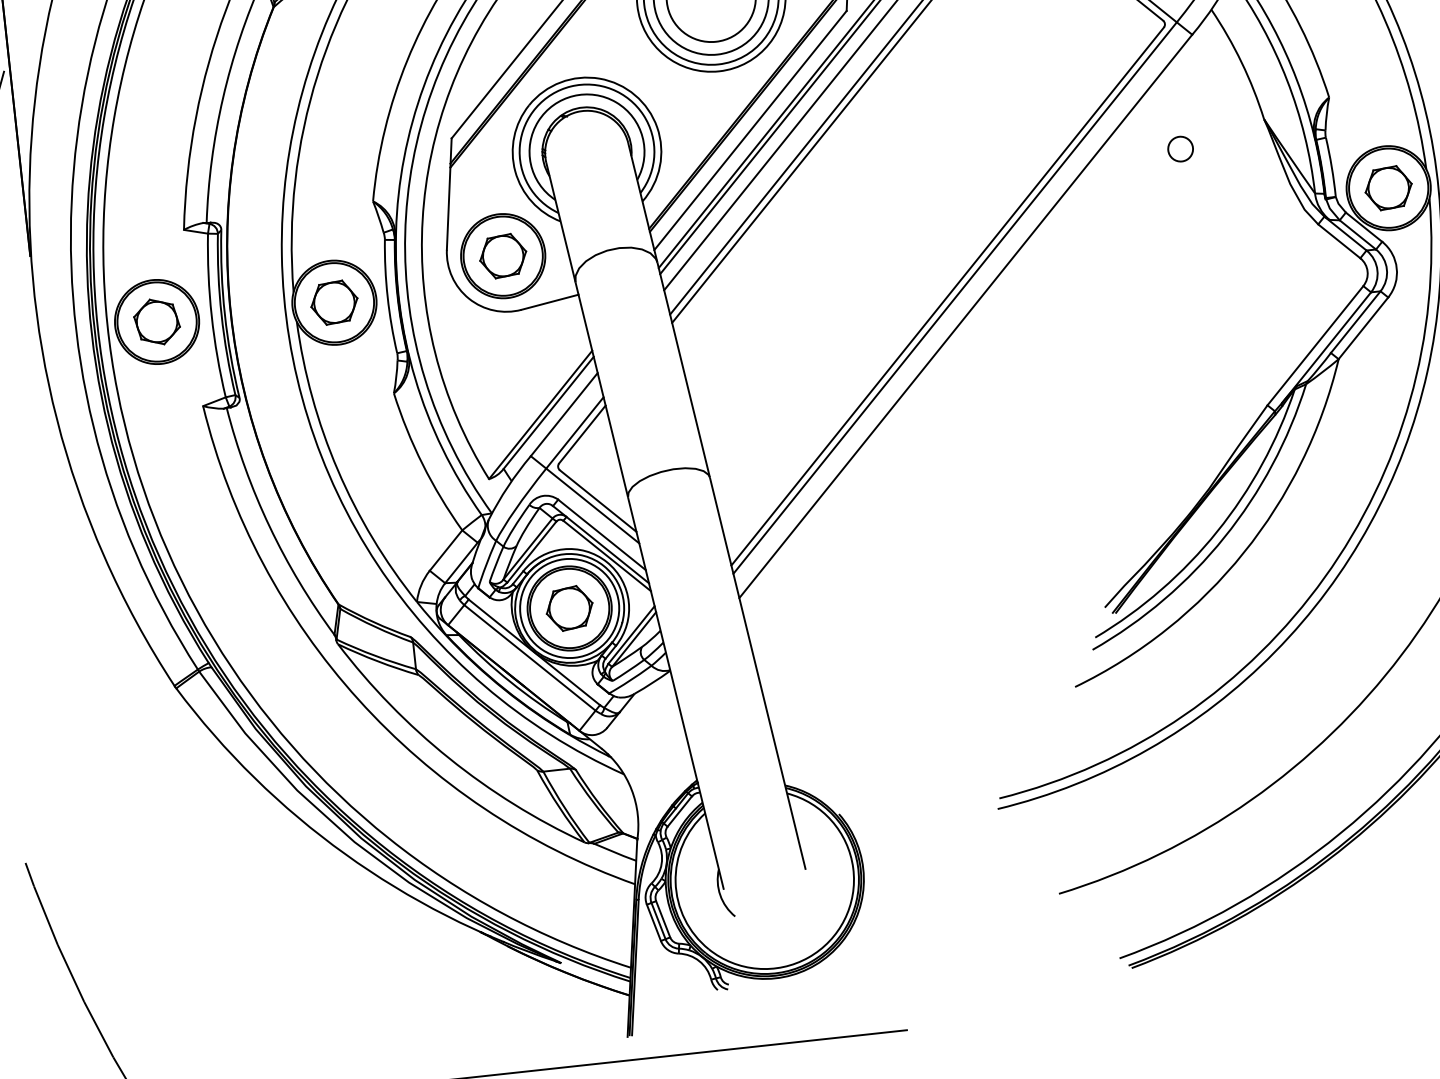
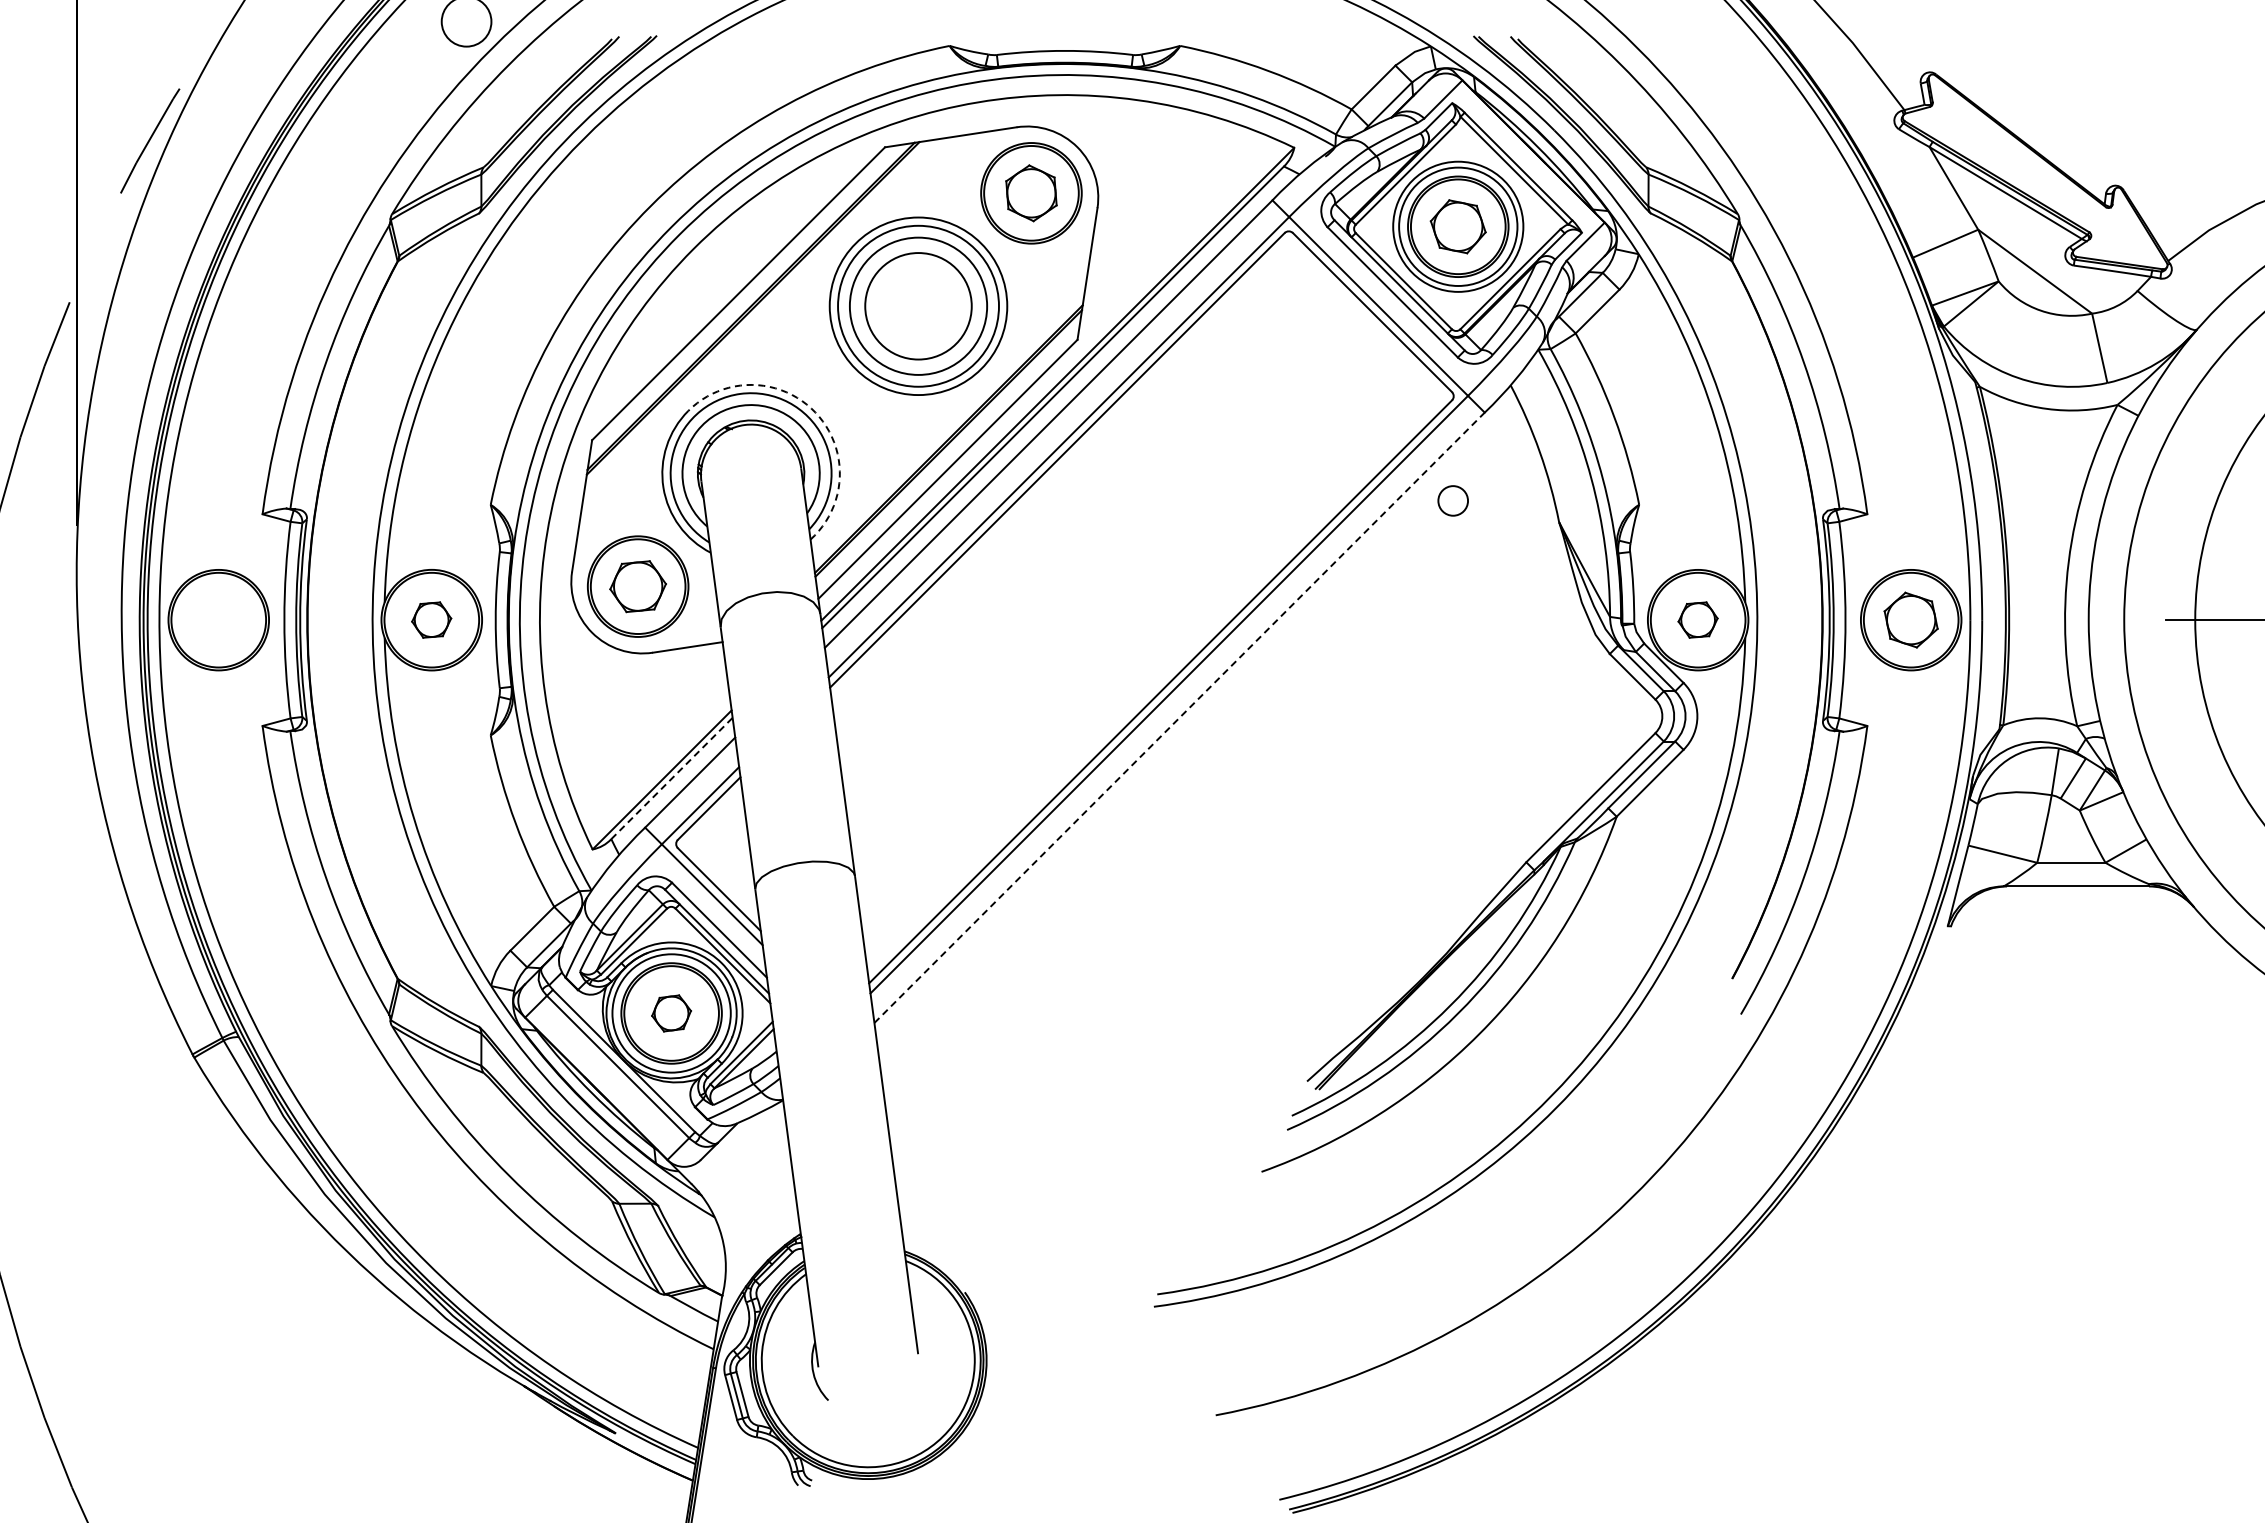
arc: (635, 95) -> (815, 412), solid -> dashed
circle: (1180, 148) -> (1452, 500), moved
part: (1388, 187) -> (1697, 619), size x0.7
part: (334, 302) -> (431, 619), size x0.7
line: (965, 316) -> (1179, 717), solid -> dashed
part: (156, 321) -> (218, 619), removed
line: (548, 412) -> (671, 778), solid -> dashed
part: (569, 608) -> (671, 1013), size x0.7

